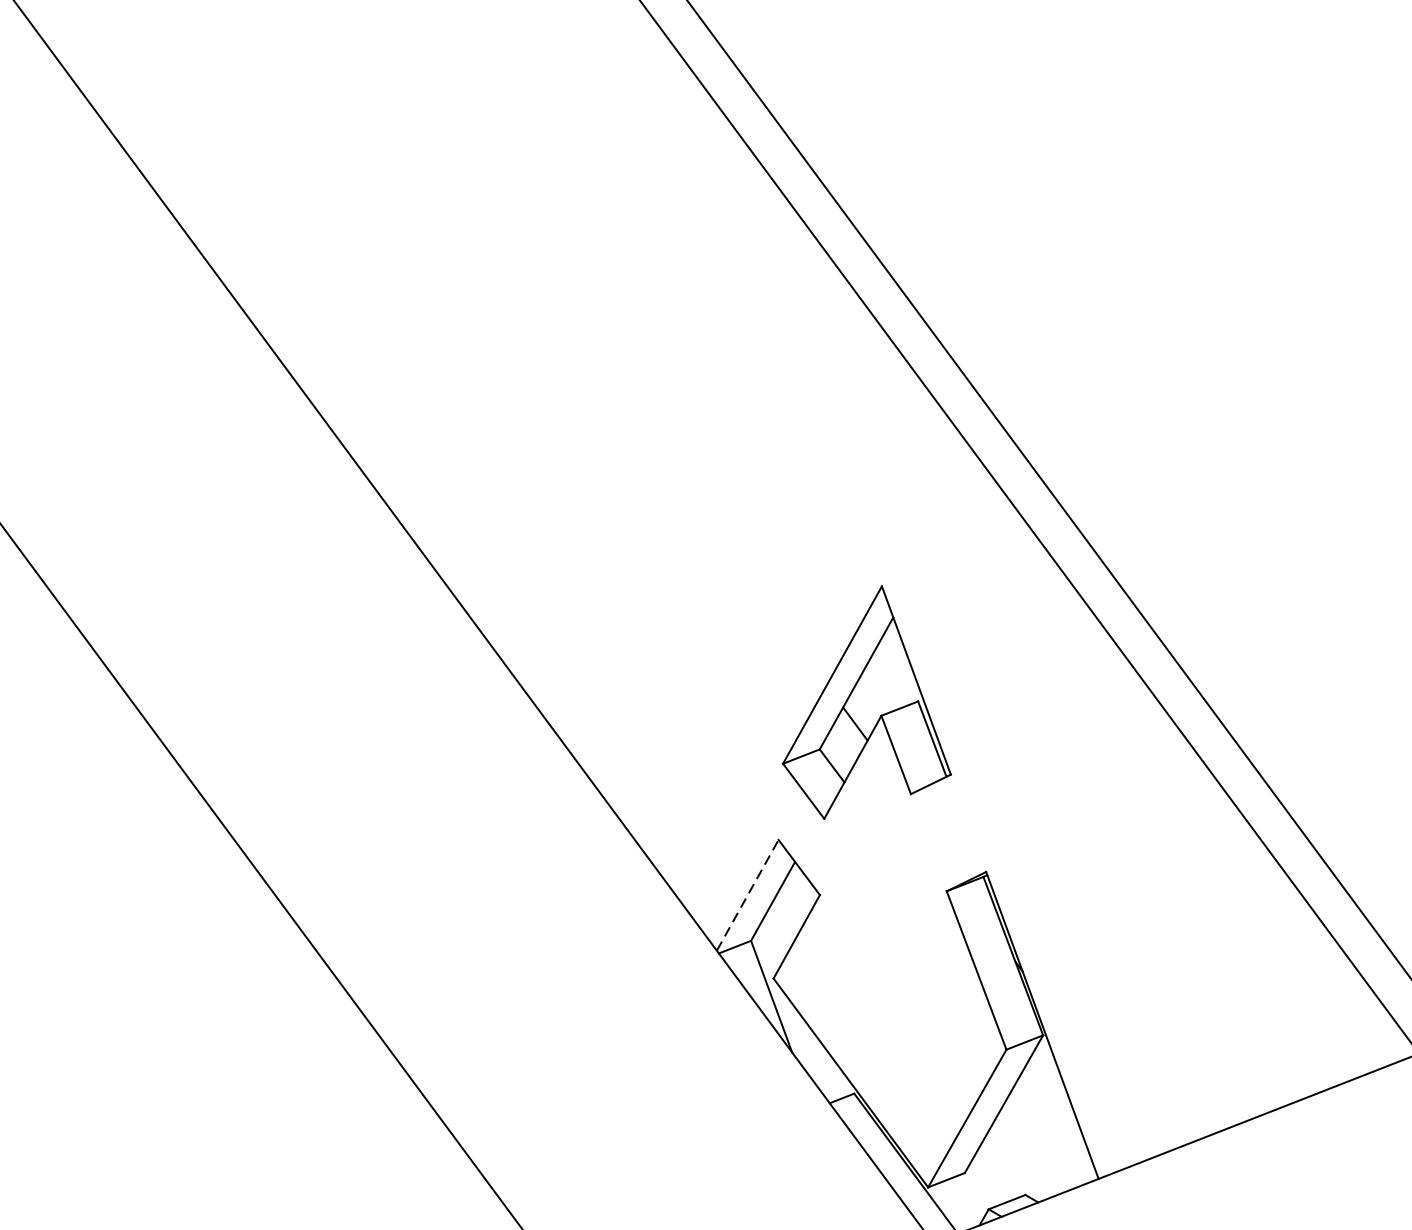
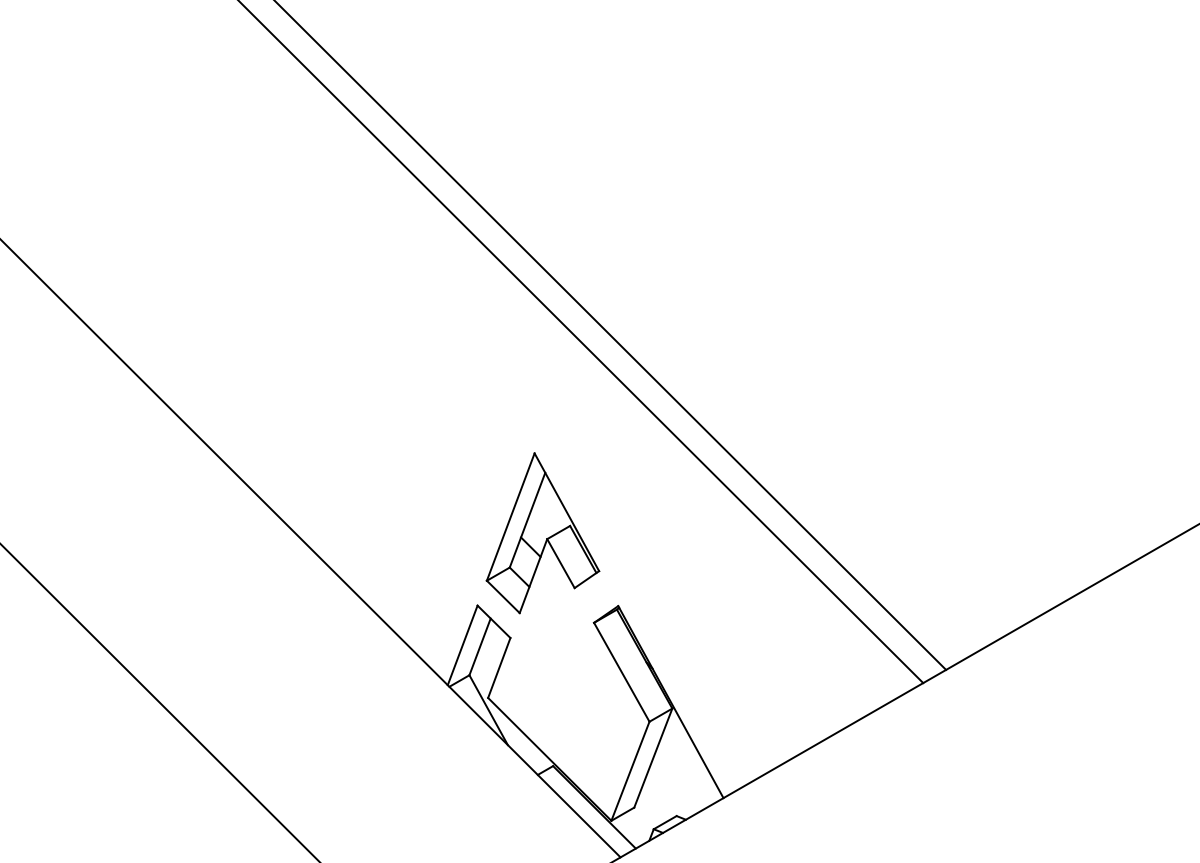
part: (875, 706) -> (542, 533), moved
line: (747, 893) -> (462, 644), dashed -> solid

